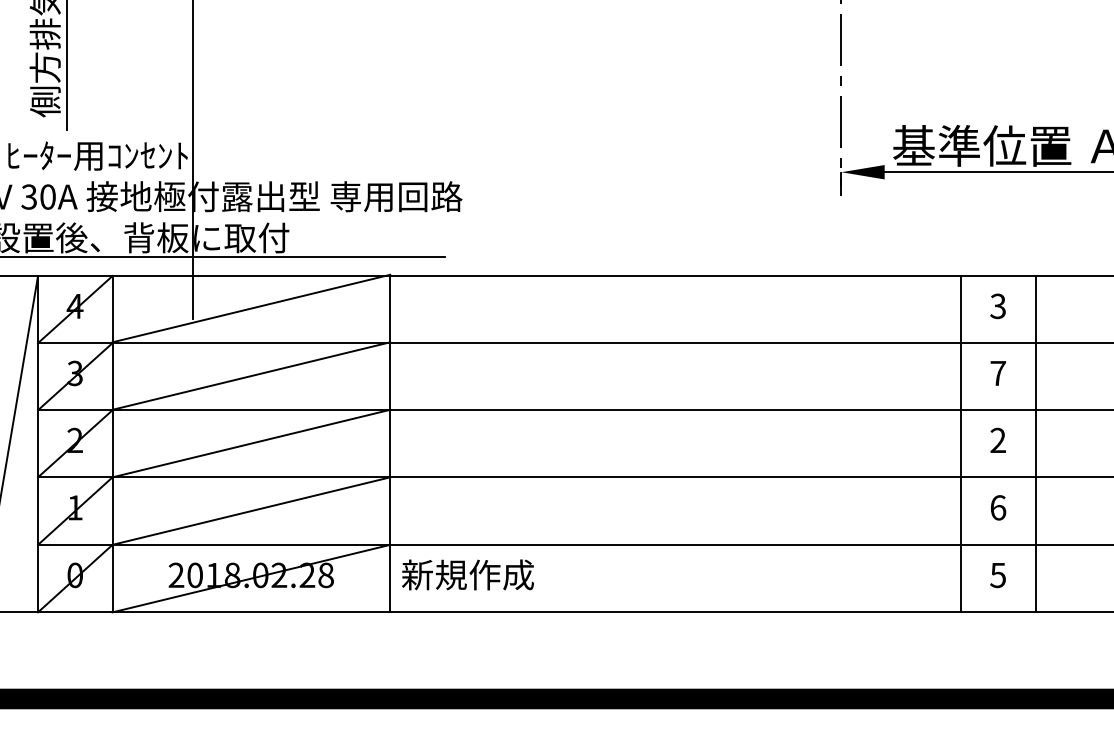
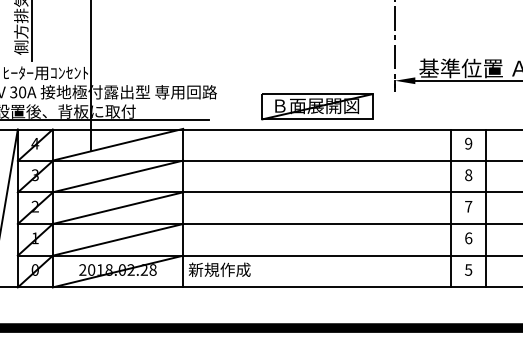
part: (676, 227) -> (317, 106), added
text: (997, 305) -> (468, 143), 3 -> 9
text: (997, 374) -> (468, 175), 7 -> 8
text: (997, 440) -> (468, 206), 2 -> 7

